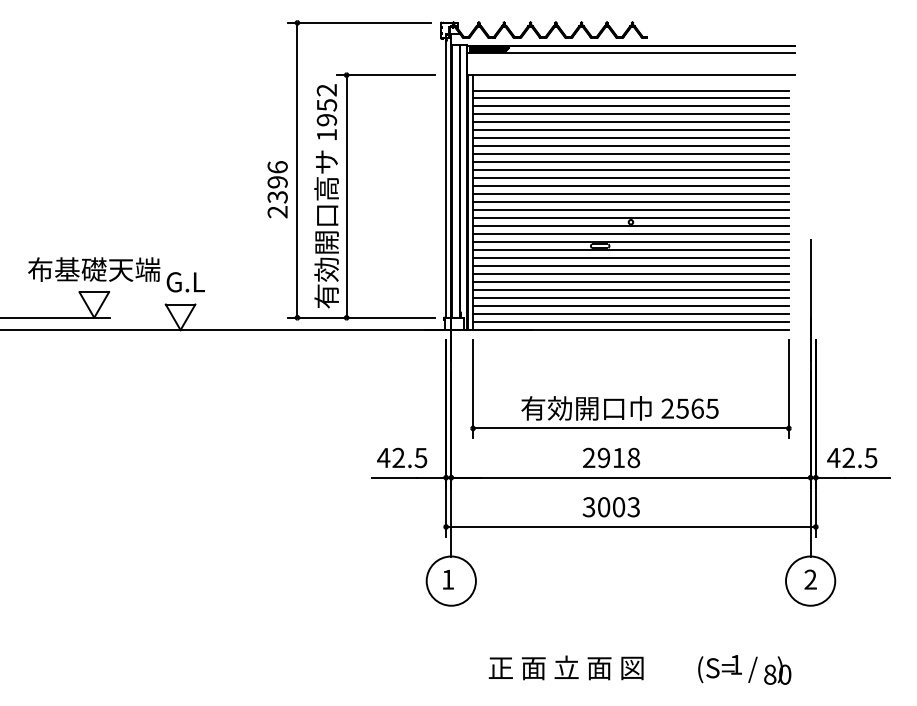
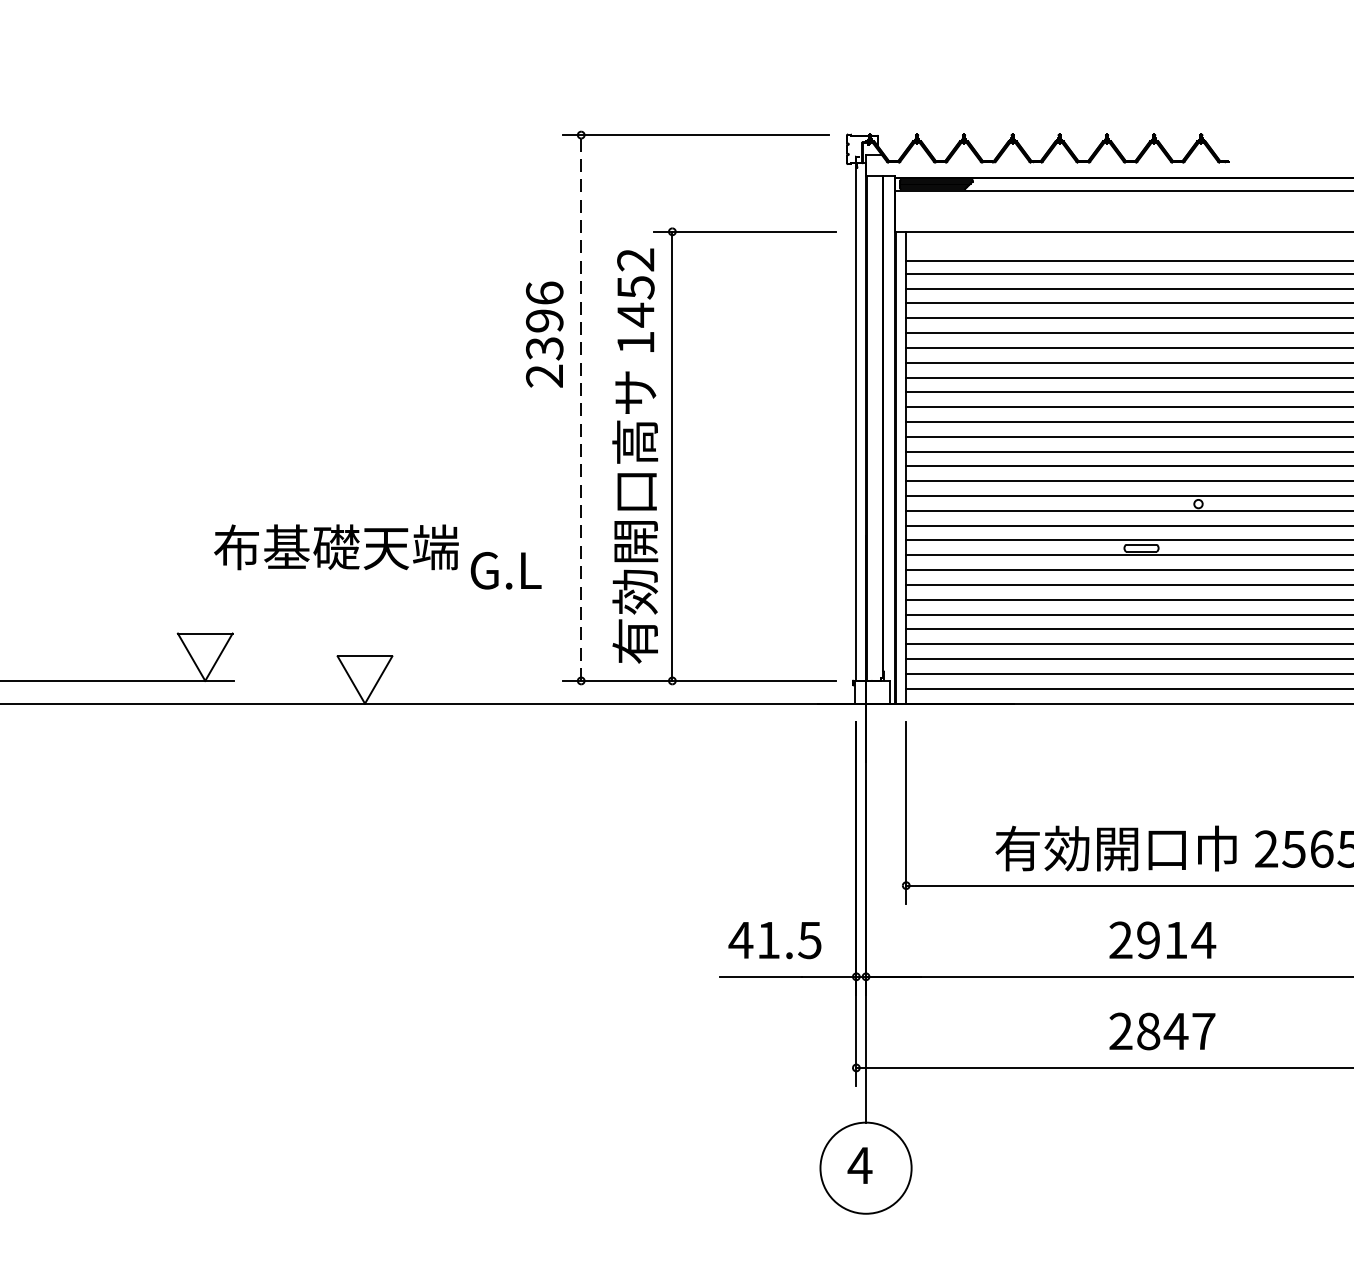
text: (326, 119) -> (635, 313), 1952 -> 1452
line: (297, 169) -> (581, 406), solid -> dashed
text: (277, 189) -> (544, 334), moved
text: (116, 274) -> (377, 556), moved
text: (398, 457) -> (768, 939), 42.5 -> 41.5
text: (633, 457) -> (1203, 939), 2918 -> 2914
text: (611, 507) -> (1162, 1031), 3003 -> 2847
text: (447, 579) -> (858, 1165), 1 -> 4

